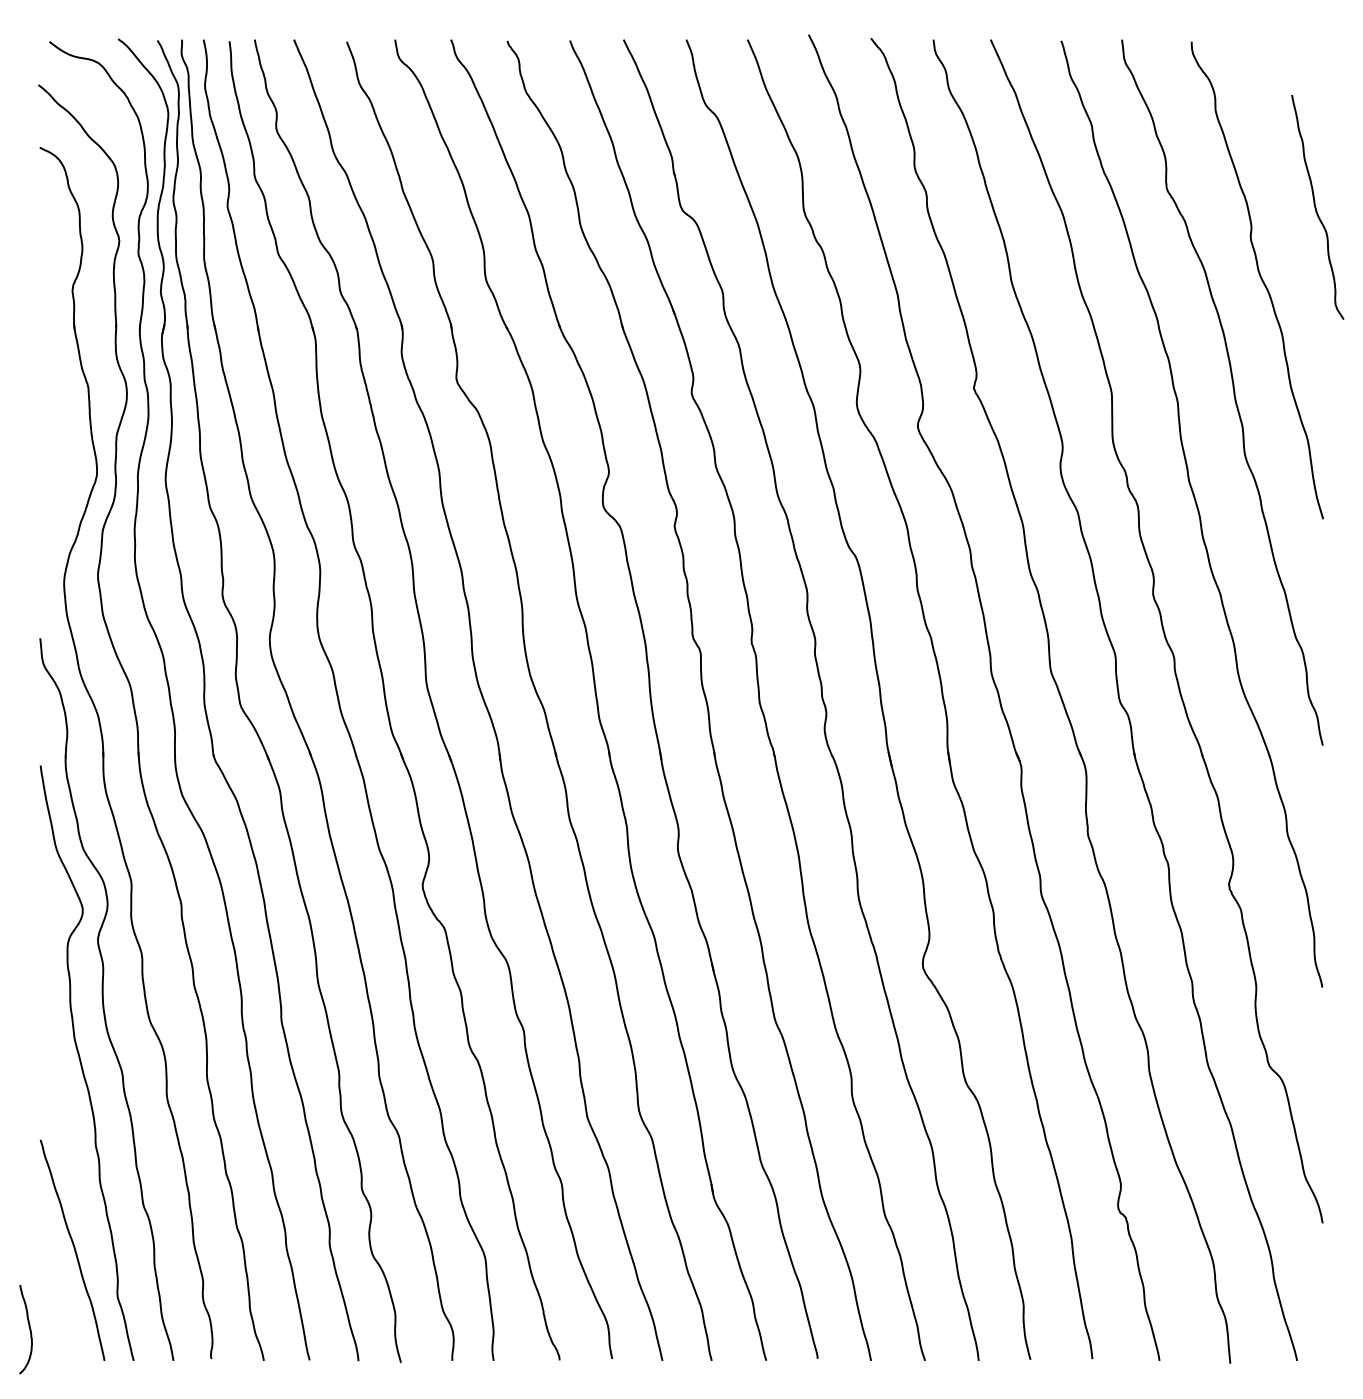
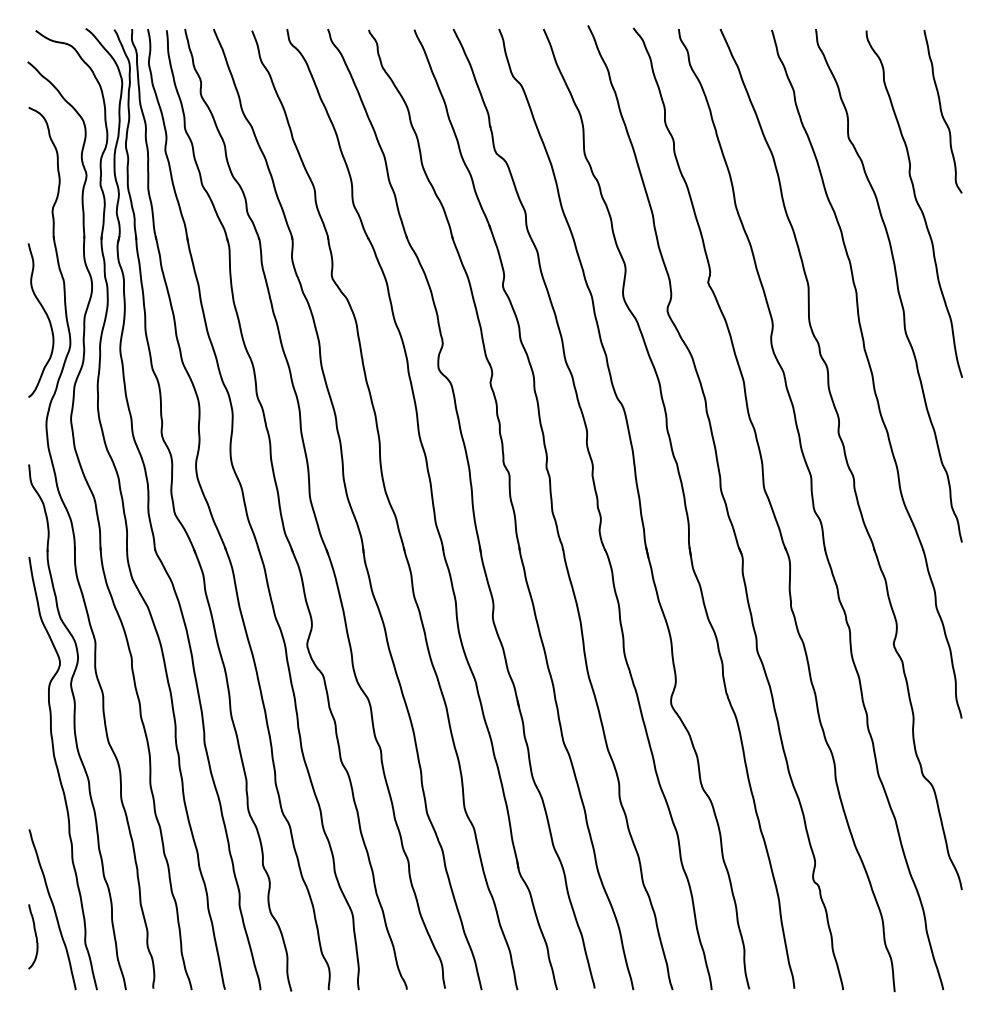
curve: (1316, 207) -> (942, 111), moved
curve: (65, 436) -> (47, 317), added
curve: (29, 1329) -> (35, 936), moved

